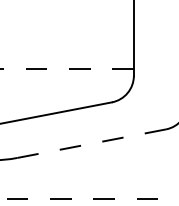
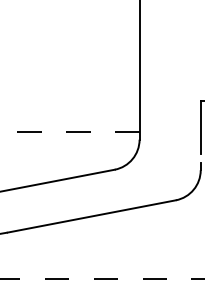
line: (91, 143) -> (91, 216), dashed -> solid

